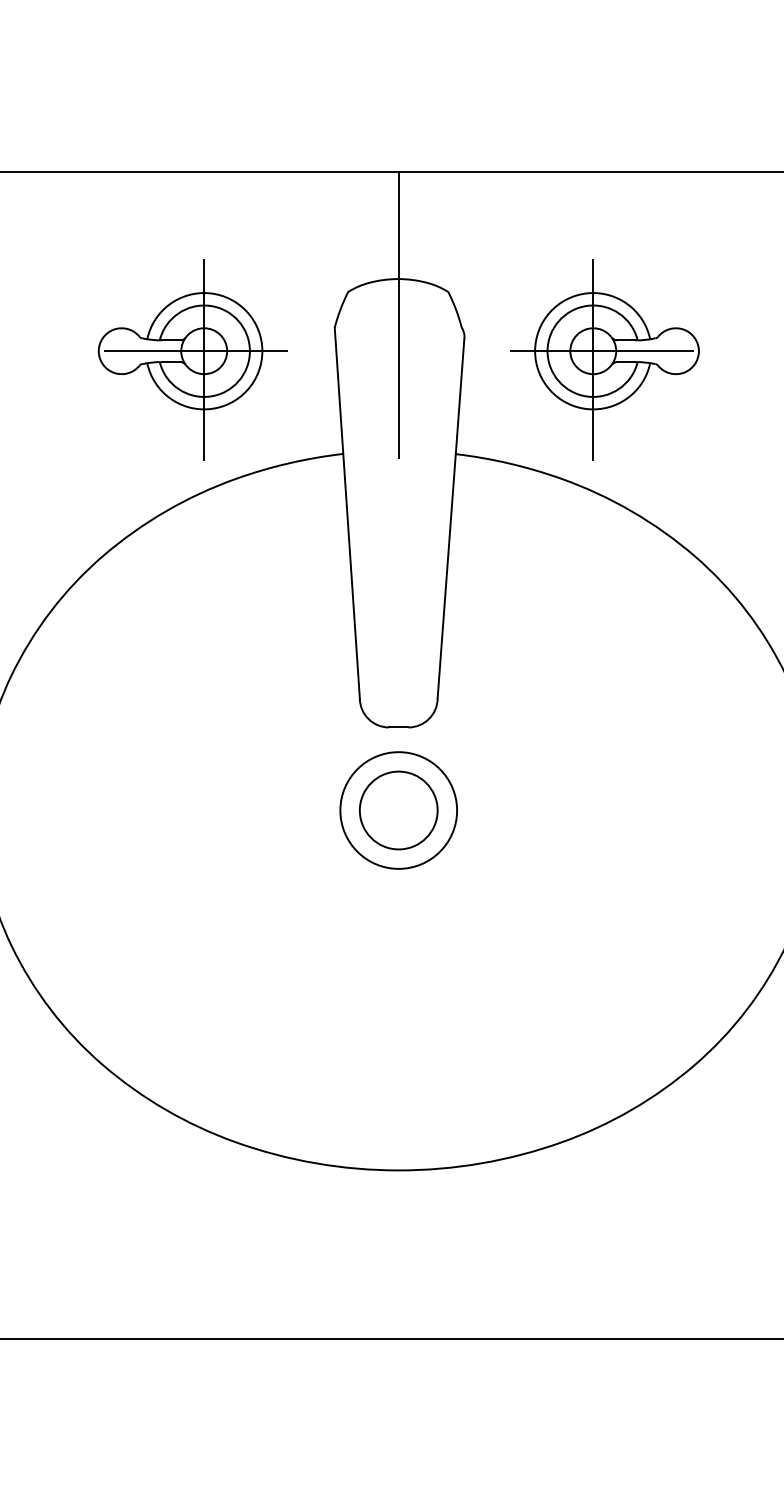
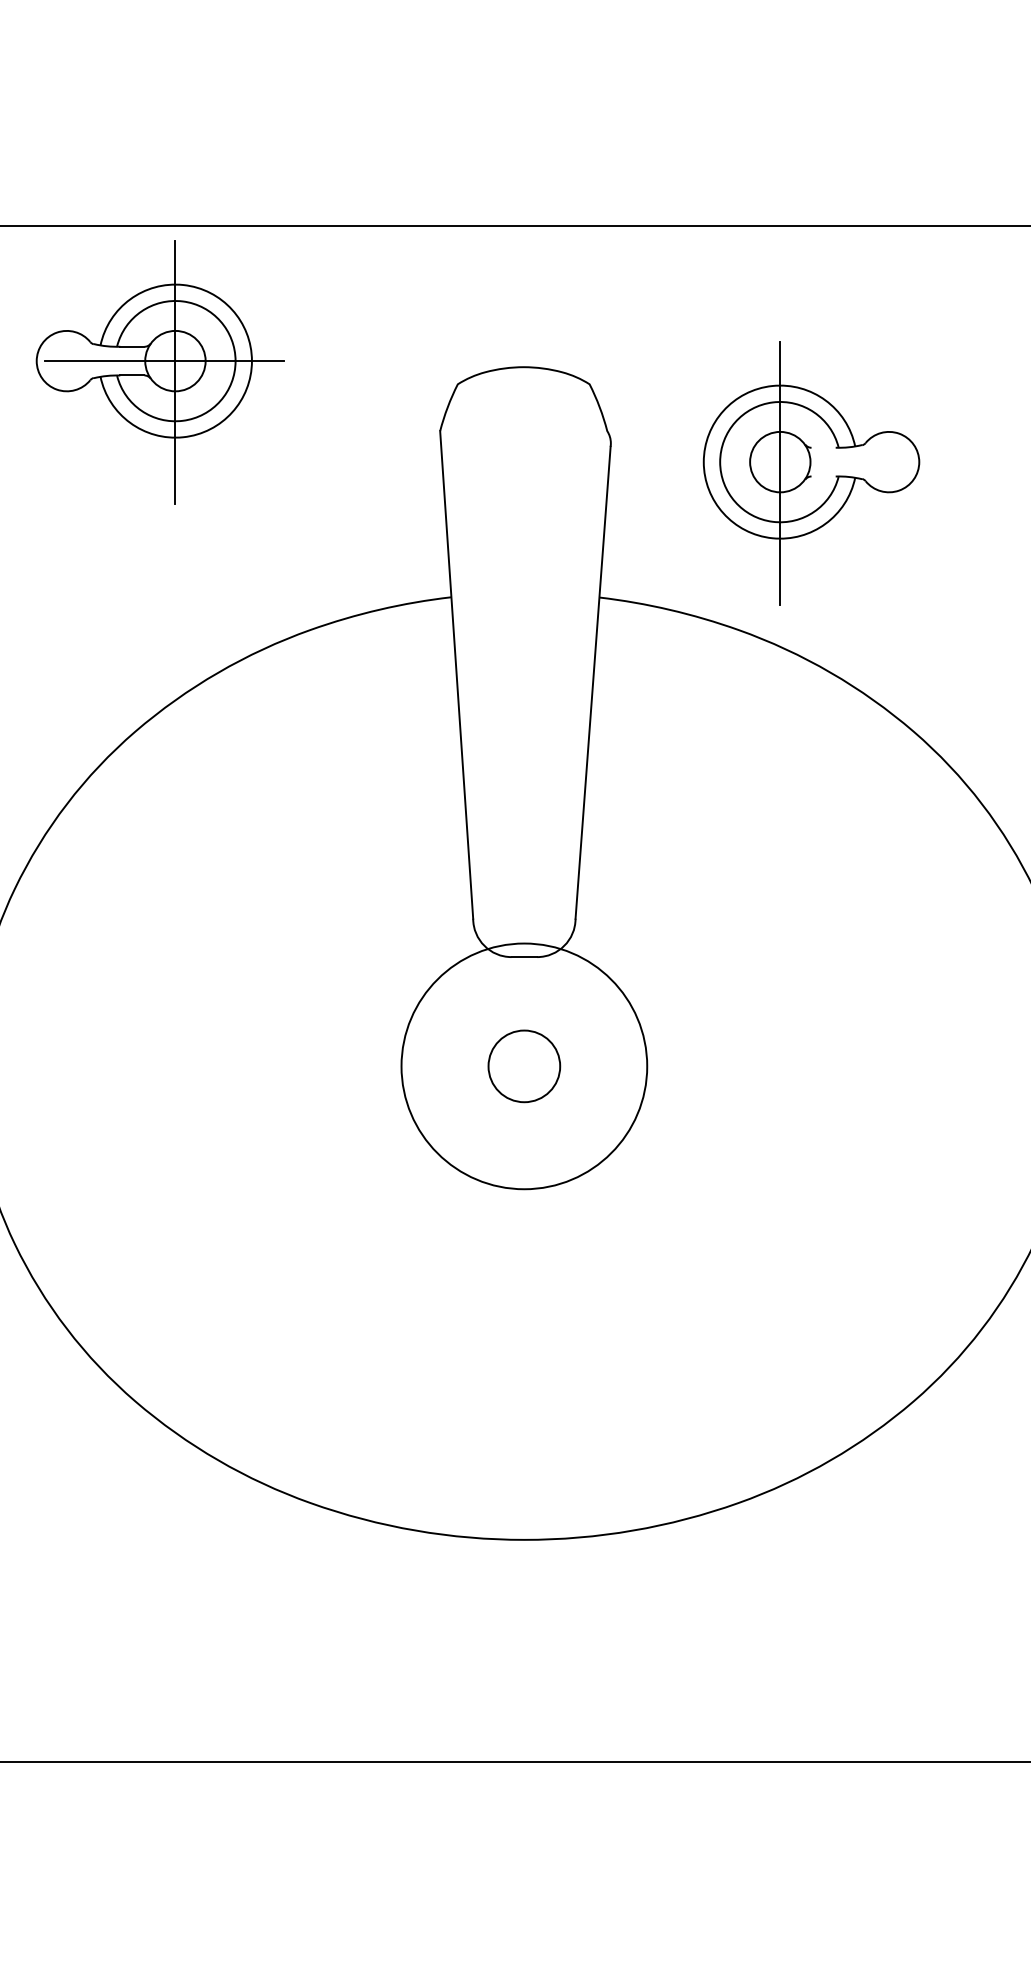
line: (398, 315) -> (524, 414), removed
line: (626, 340) -> (823, 447), removed
line: (601, 351) -> (791, 462), removed
part: (192, 359) -> (159, 372), moved
line: (626, 362) -> (823, 476), removed
circle: (398, 810) -> (524, 1066), size x0.7
circle: (398, 810) -> (524, 1066), size x1.6

